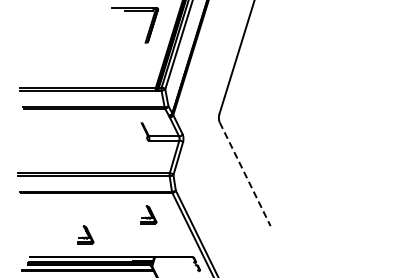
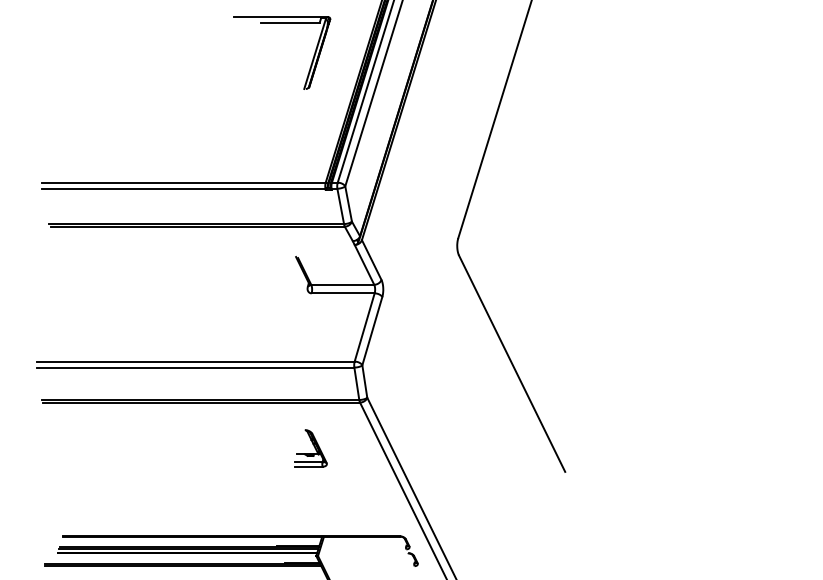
line: (245, 174) -> (512, 364), dashed -> solid
part: (85, 234) -> (178, 489), removed

